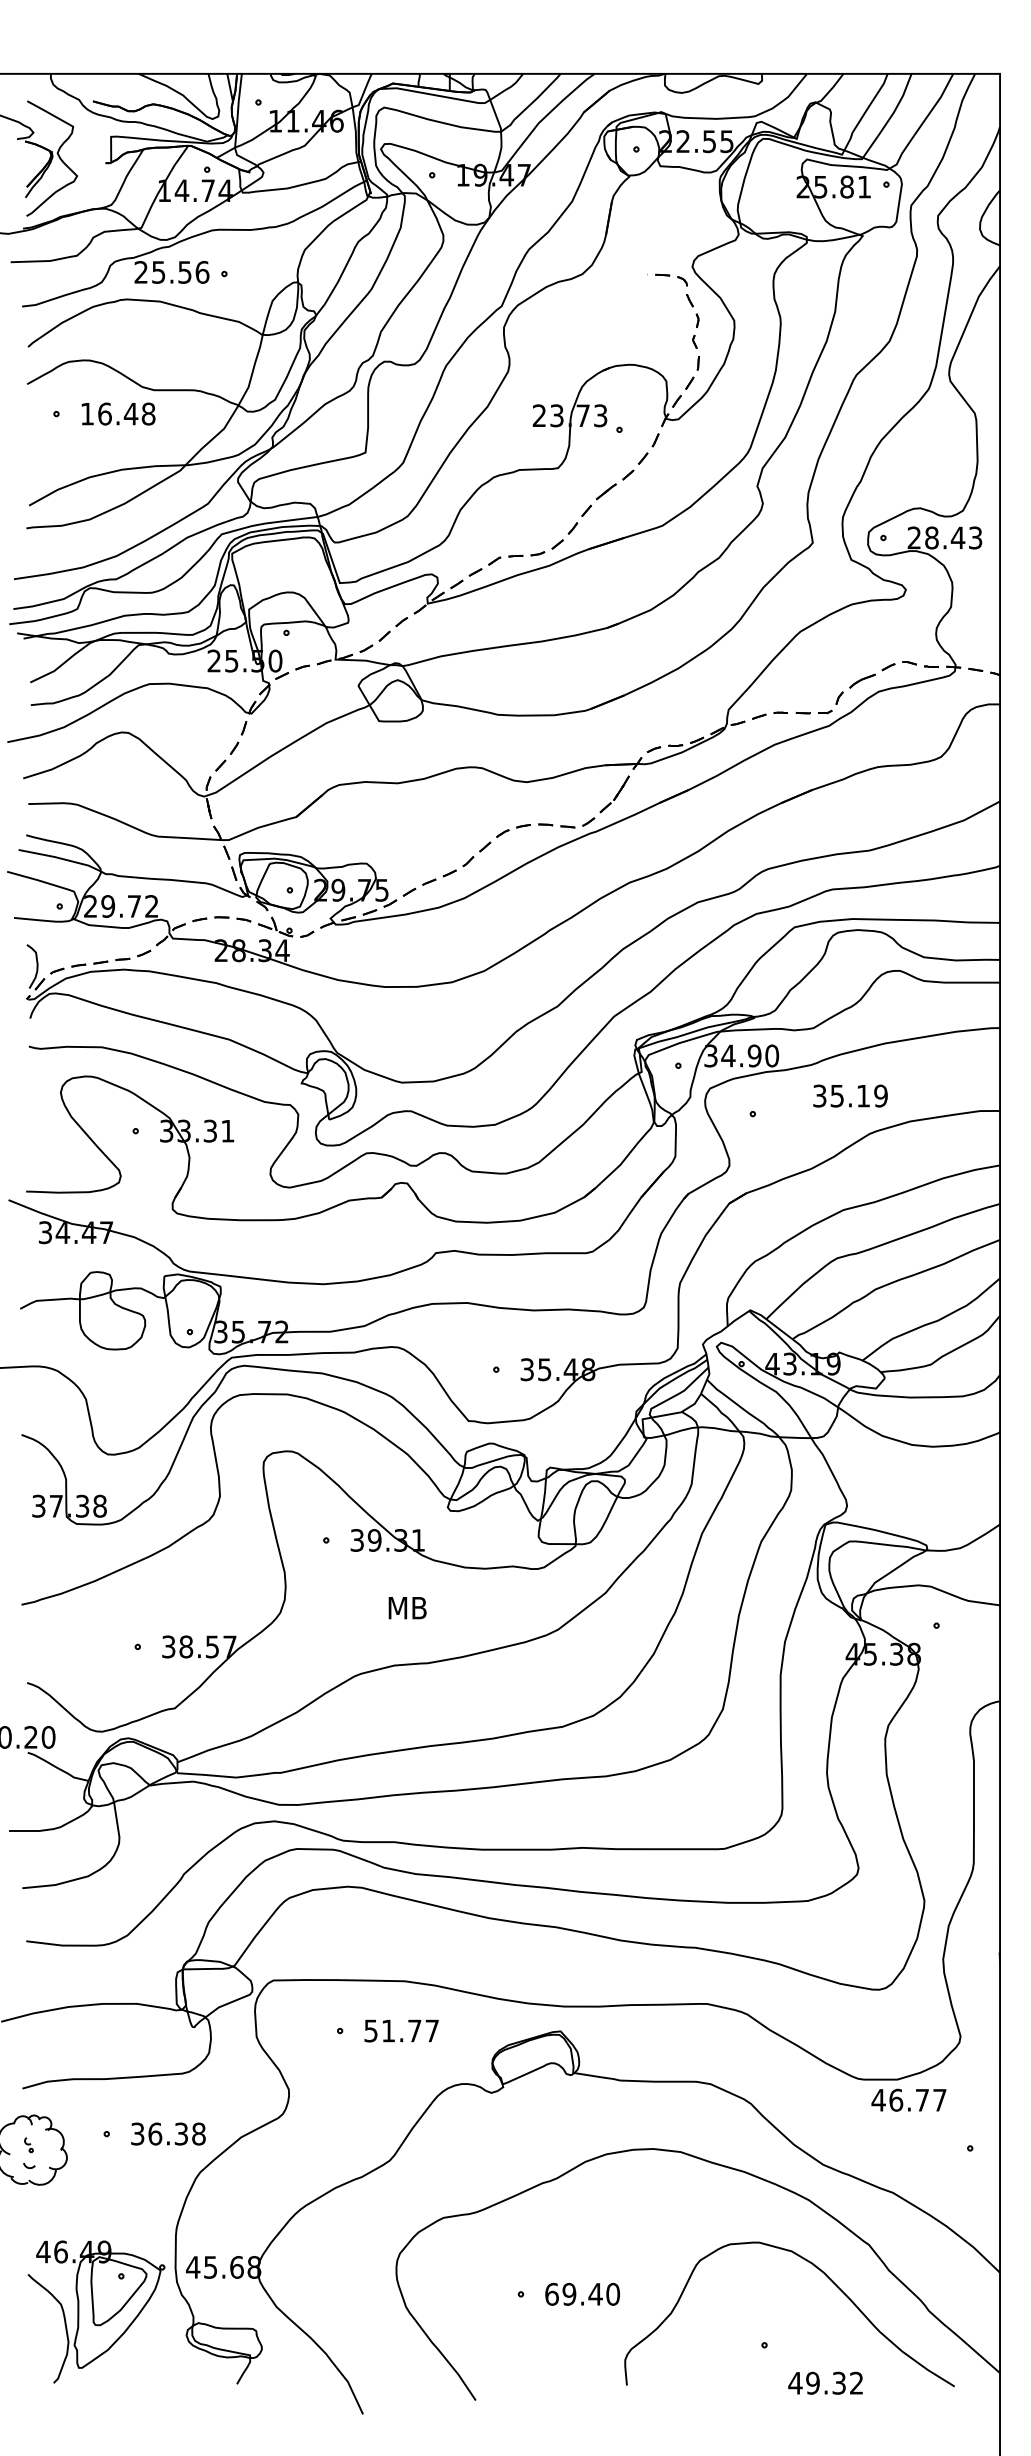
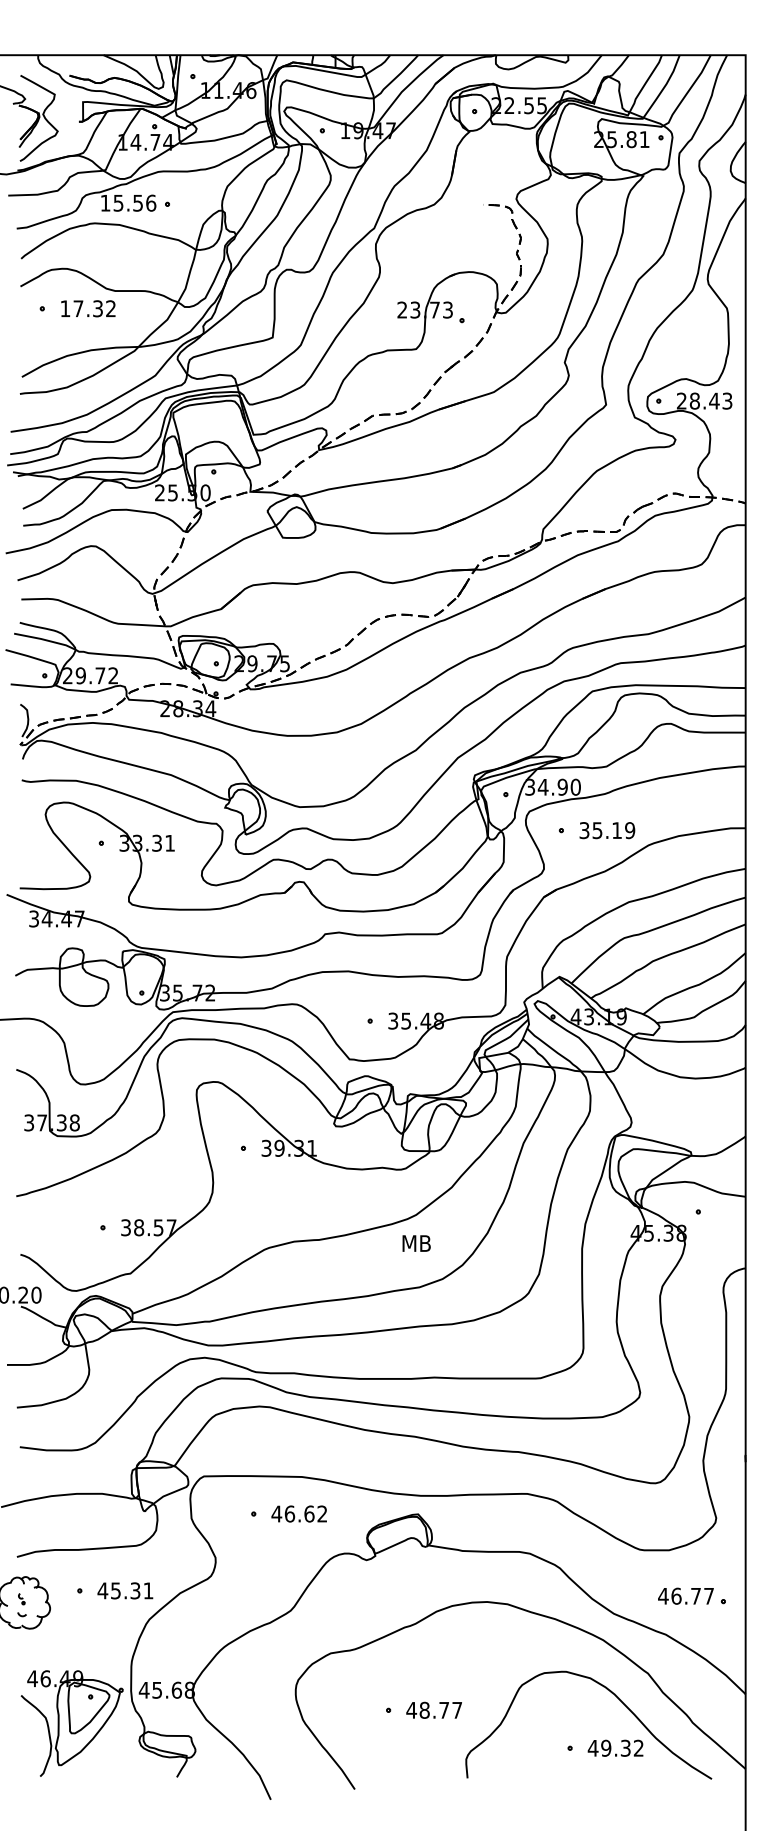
text: (140, 272) -> (104, 203), 25.56 -> 15.56
text: (126, 413) -> (94, 308), 16.48 -> 17.32
text: (850, 1095) -> (607, 830), moved
text: (407, 1608) -> (416, 1243), moved
text: (400, 2030) -> (298, 1513), 51.77 -> 46.62
text: (908, 2099) -> (685, 1595), moved
text: (167, 2133) -> (125, 1590), 36.38 -> 45.31
text: (582, 2293) -> (434, 1709), 69.40 -> 48.77
text: (825, 2382) -> (615, 1747), moved

